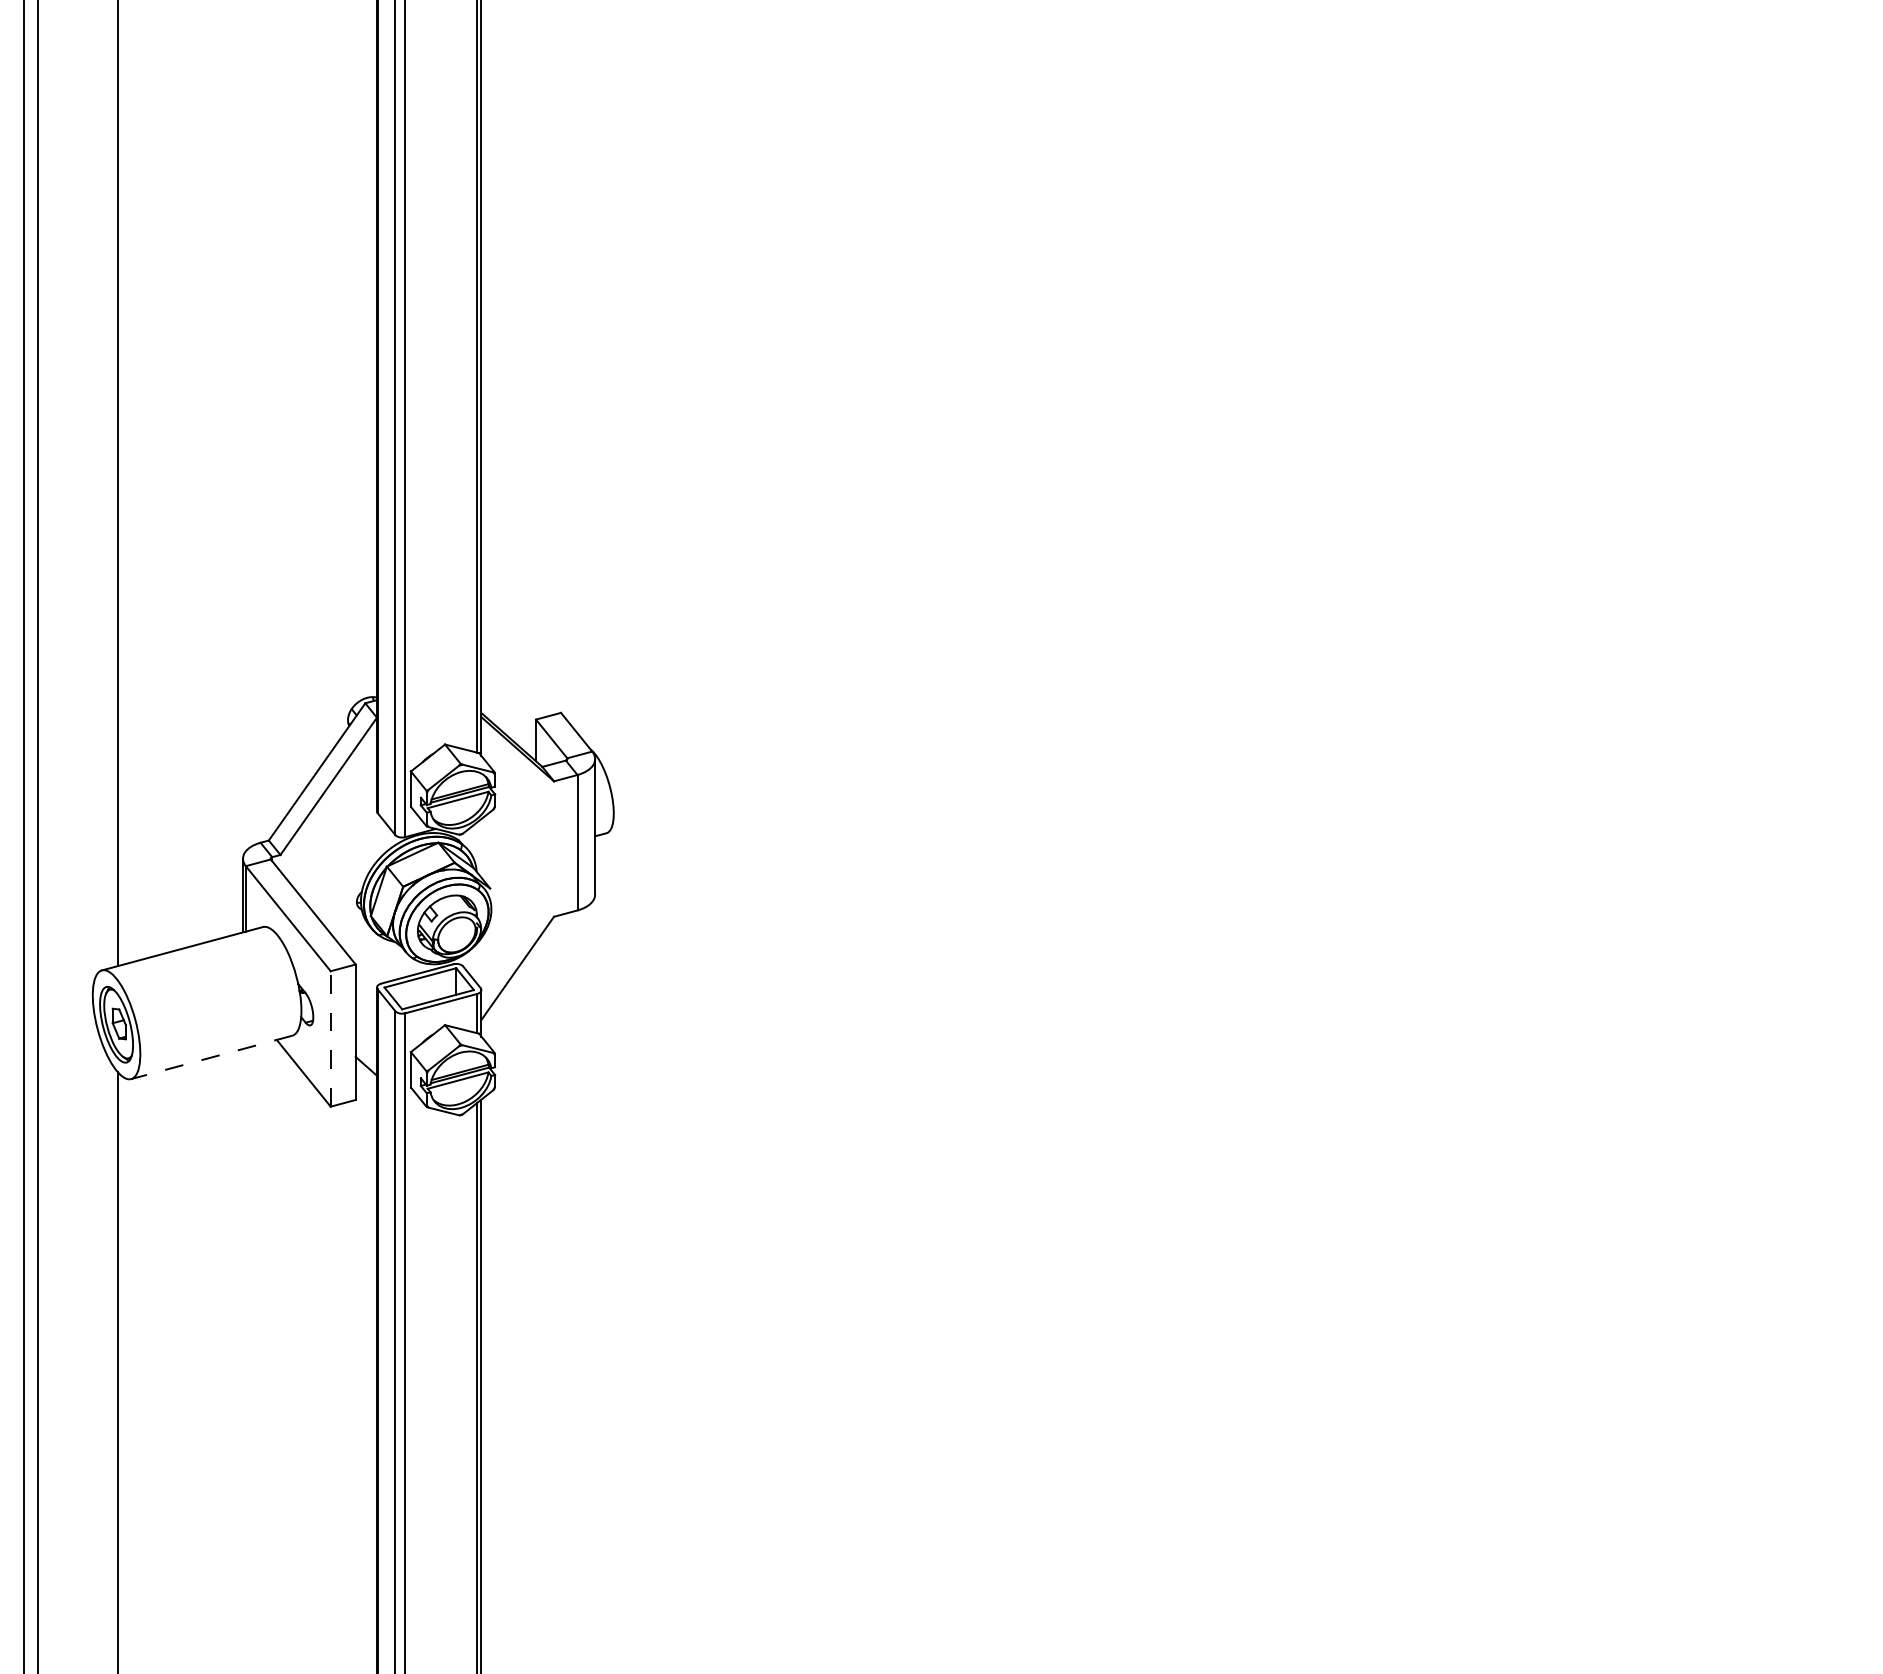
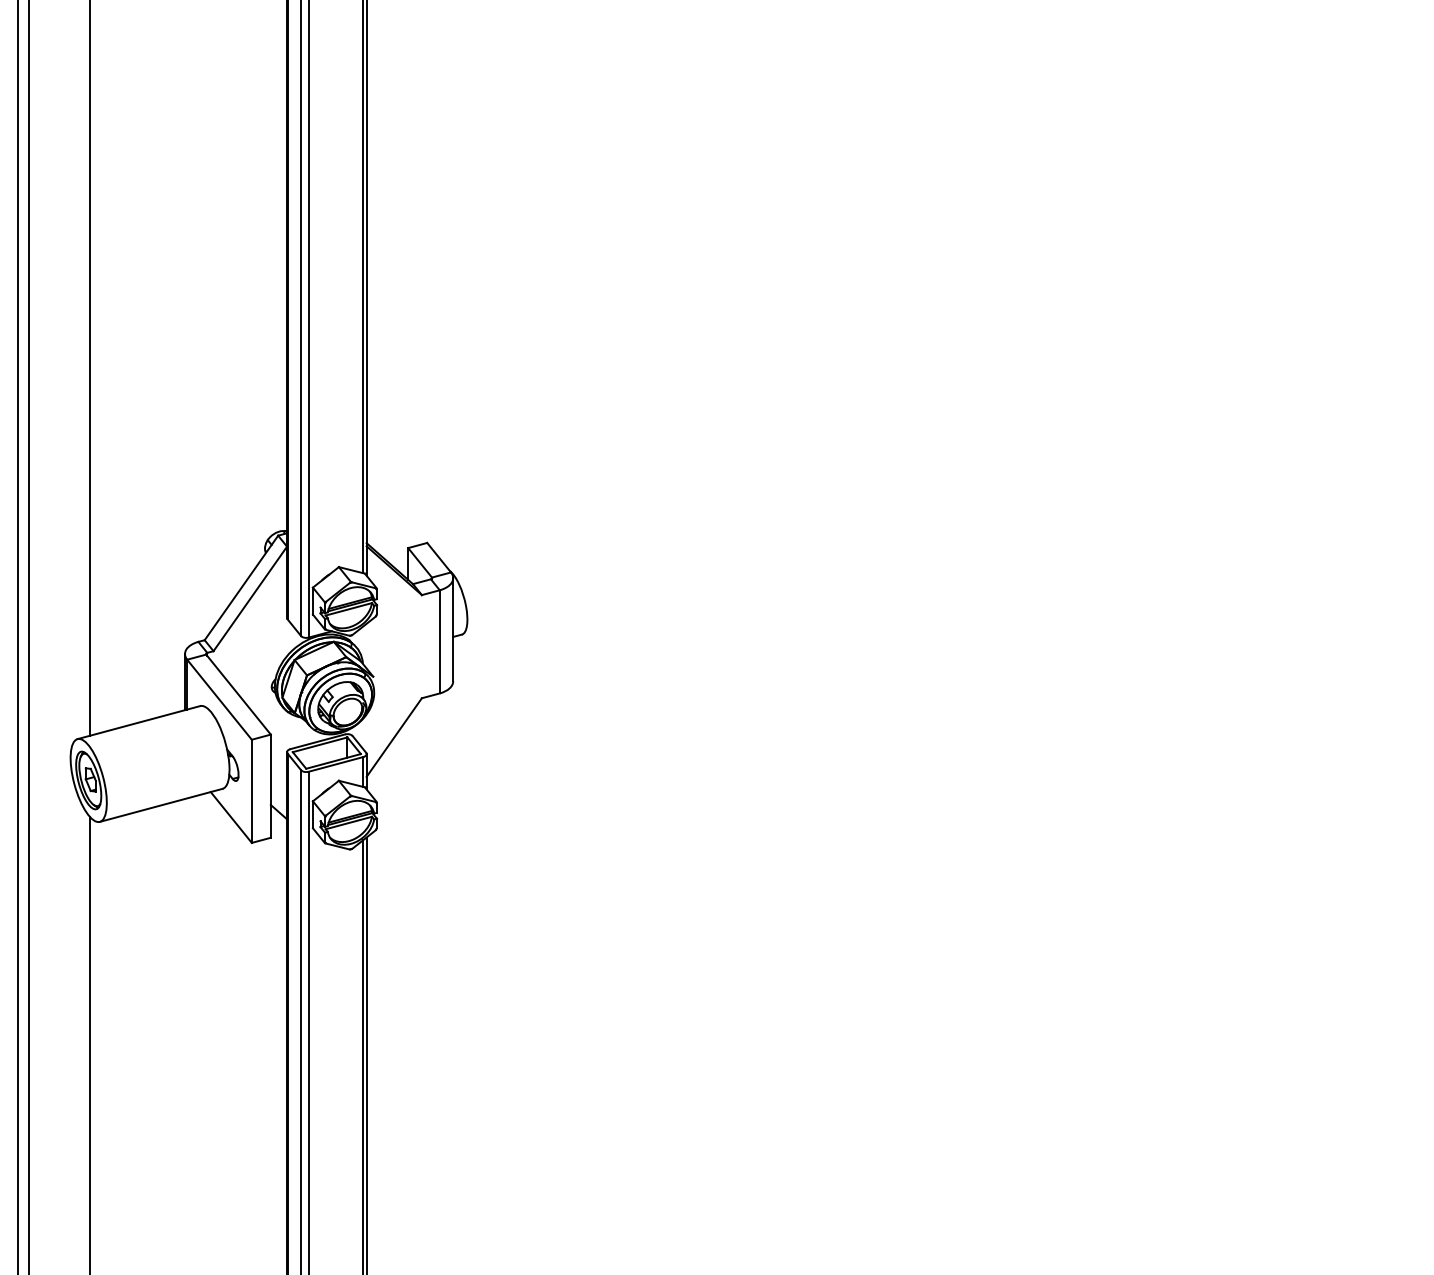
line: (330, 1038) -> (251, 790), dashed -> solid
line: (211, 1057) -> (161, 805), dashed -> solid

